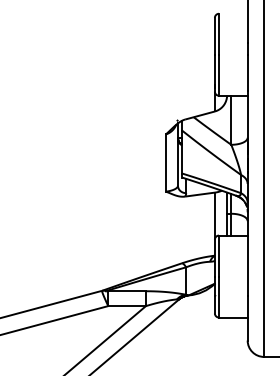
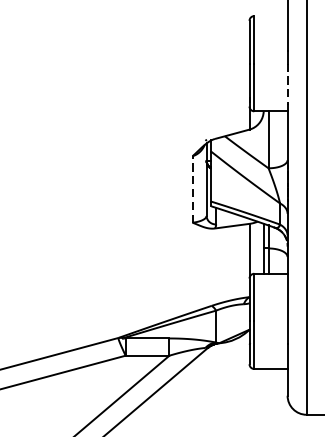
line: (247, 72) -> (287, 84), solid -> dashed
line: (165, 163) -> (192, 190), solid -> dashed

